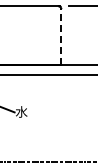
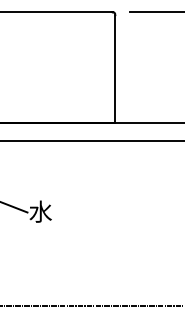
line: (61, 36) -> (116, 68), dashed -> solid

